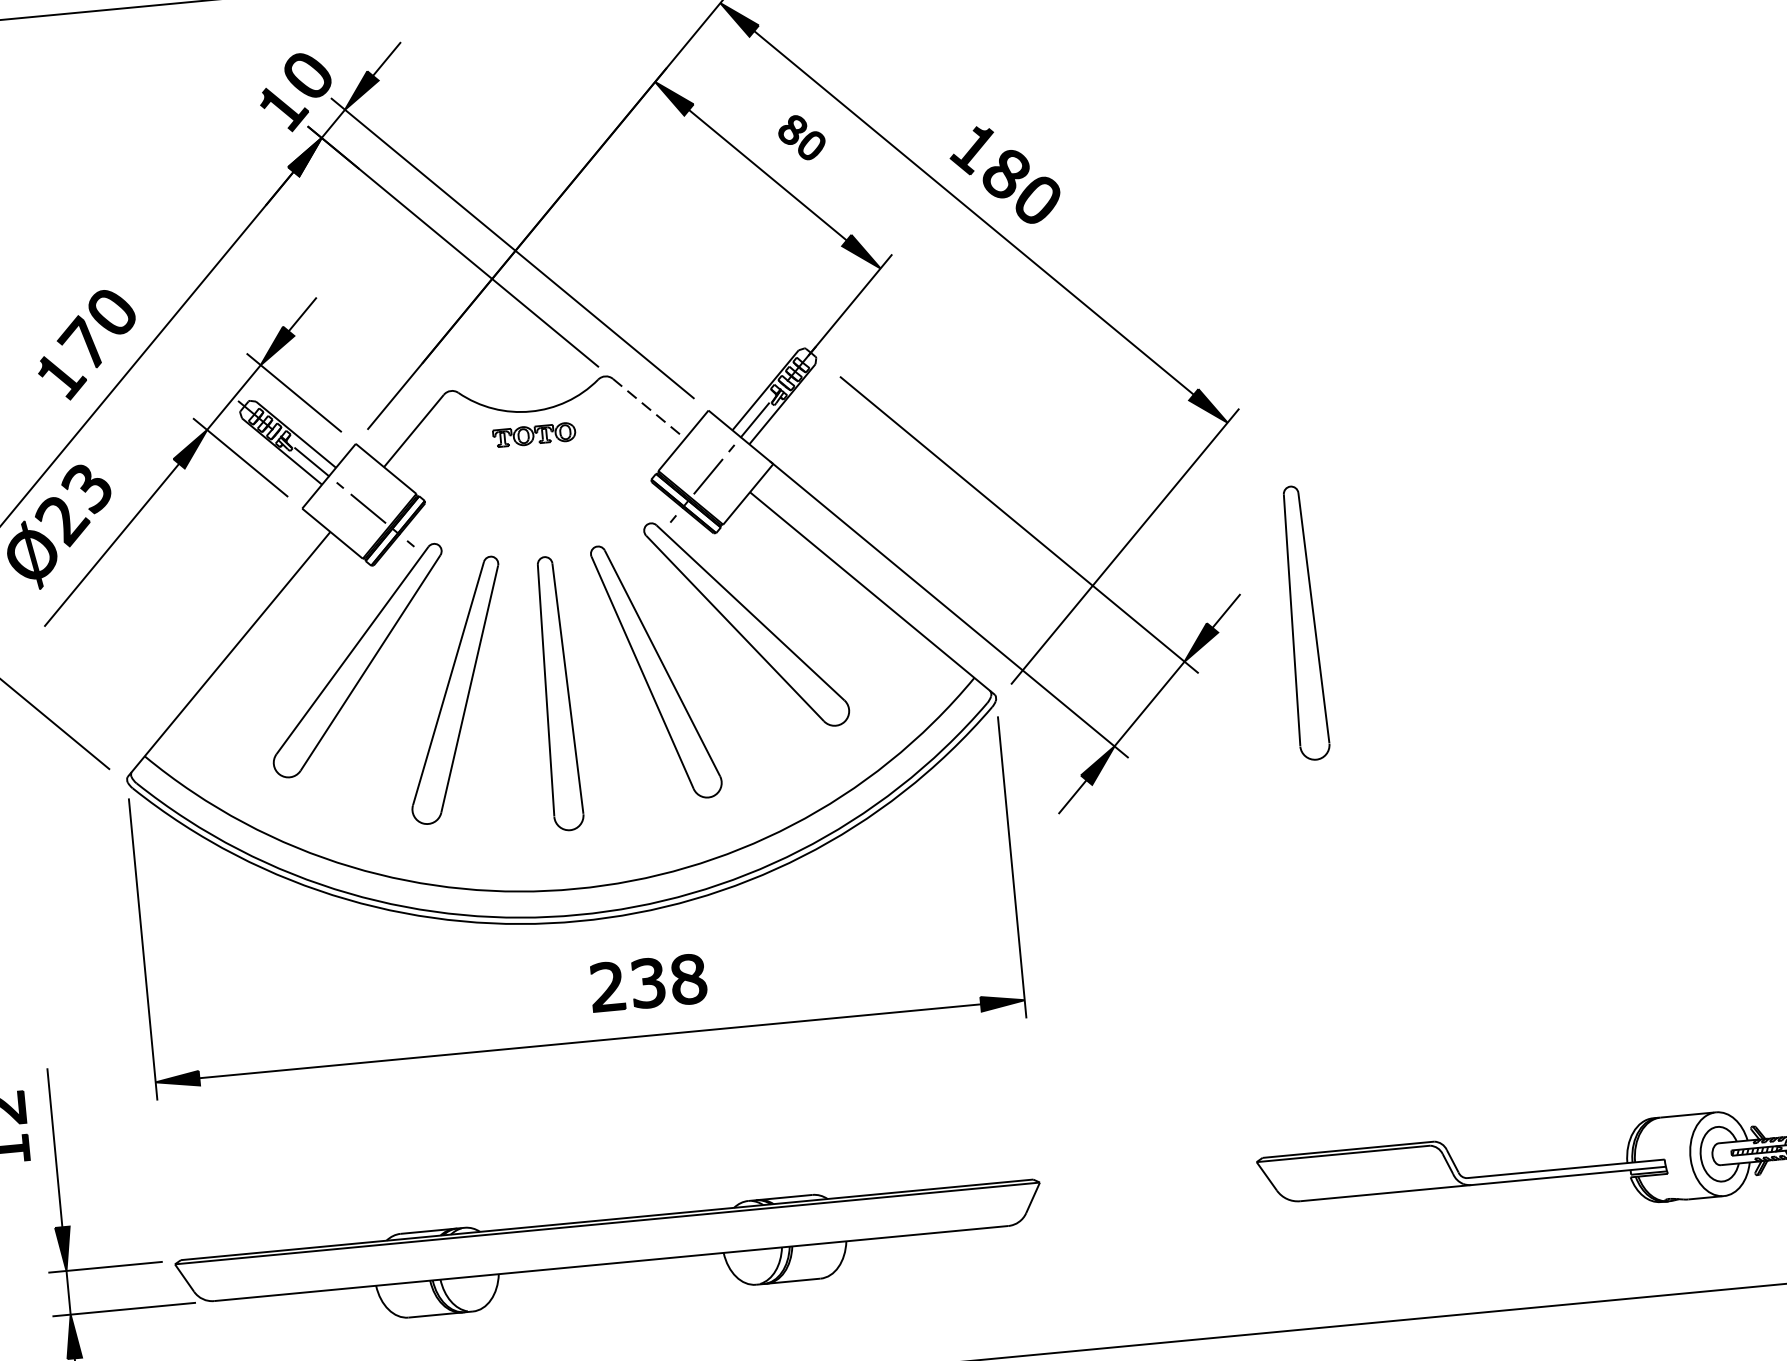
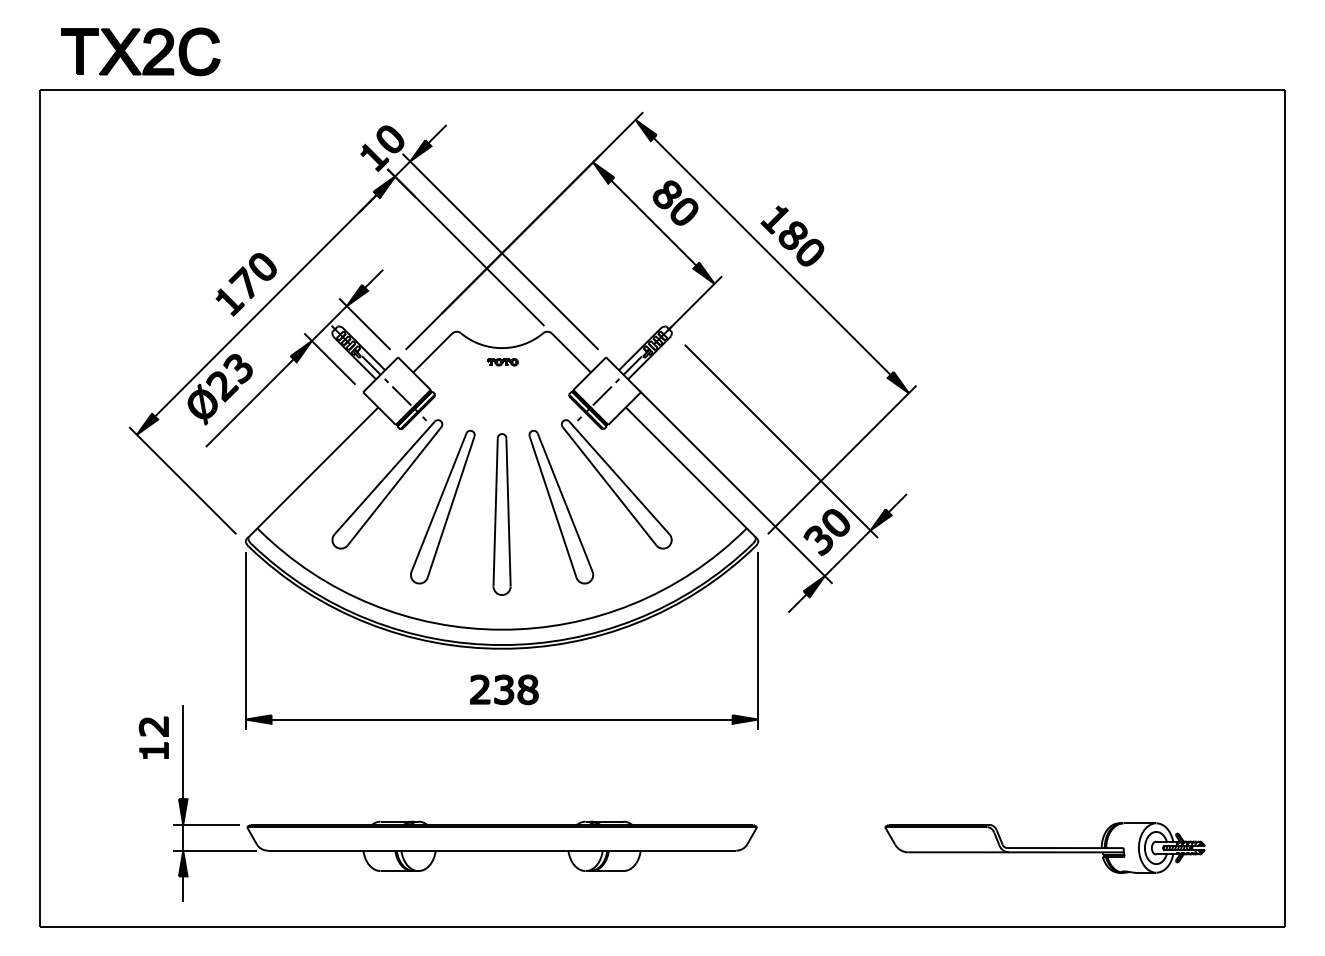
part: (801, 136) -> (675, 202), size x1.67
line: (649, 409) -> (571, 353), dashed -> solid
part: (533, 435) -> (502, 362), size x0.62
part: (1302, 623) -> (941, 514), removed
part: (1110, 672) -> (826, 532), added
part: (648, 982) -> (504, 689), moved

